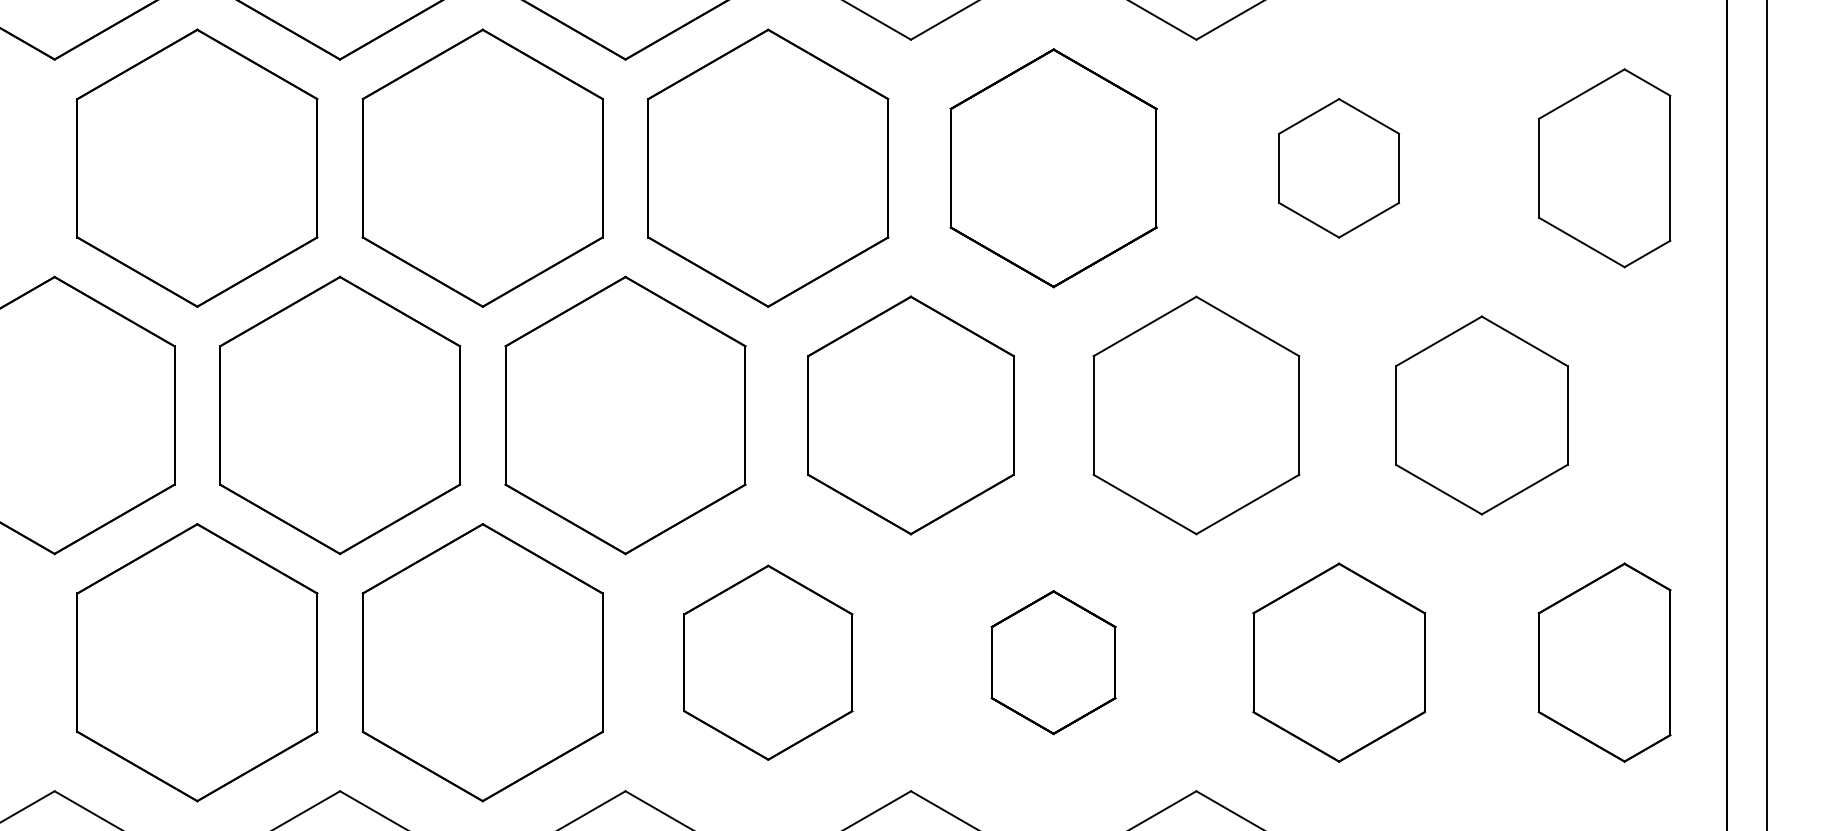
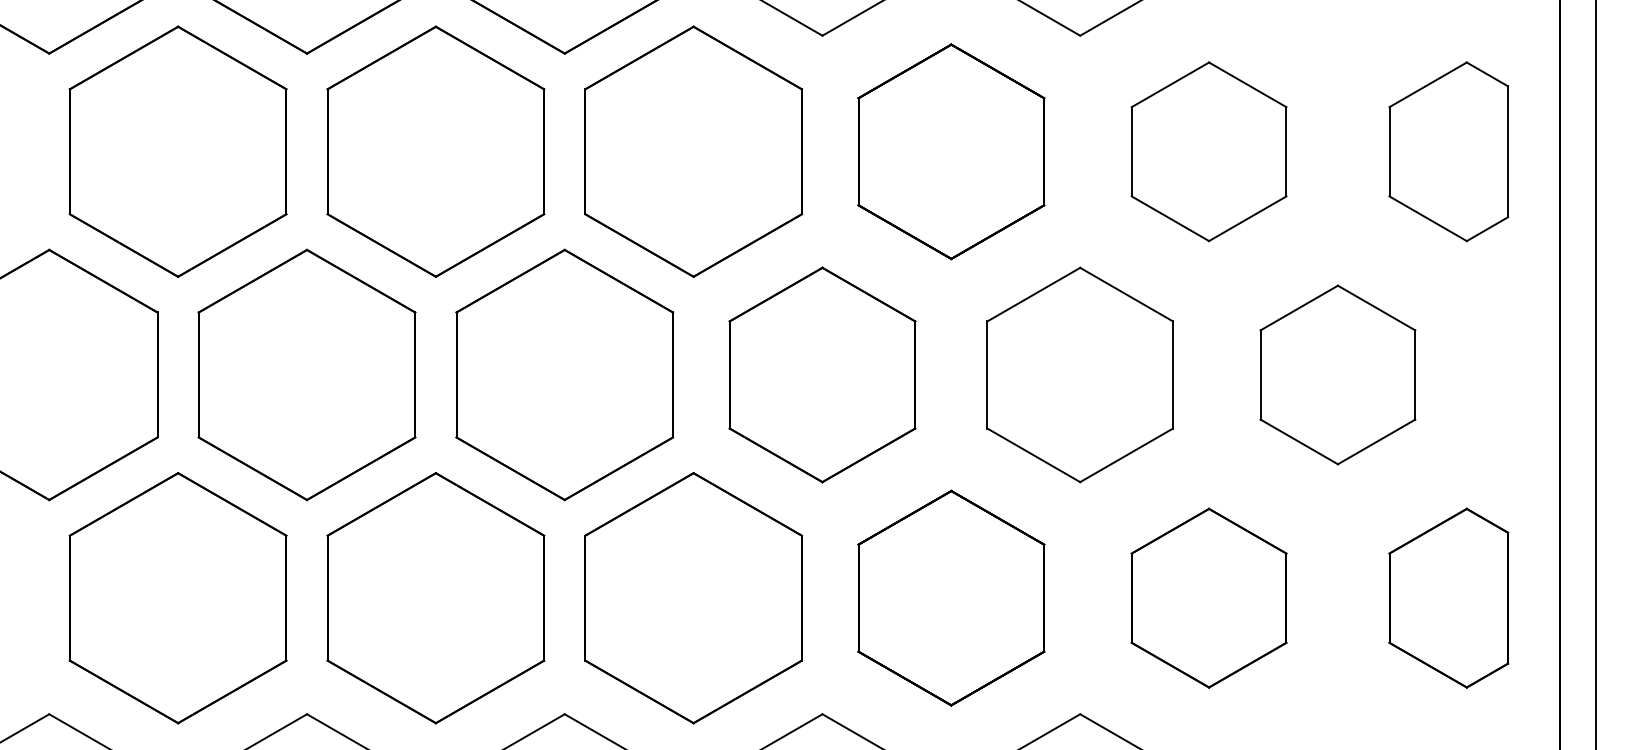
part: (1338, 168) -> (1208, 151), size x1.43
part: (768, 662) -> (693, 598), size x1.43
part: (1053, 662) -> (951, 598), size x1.67

